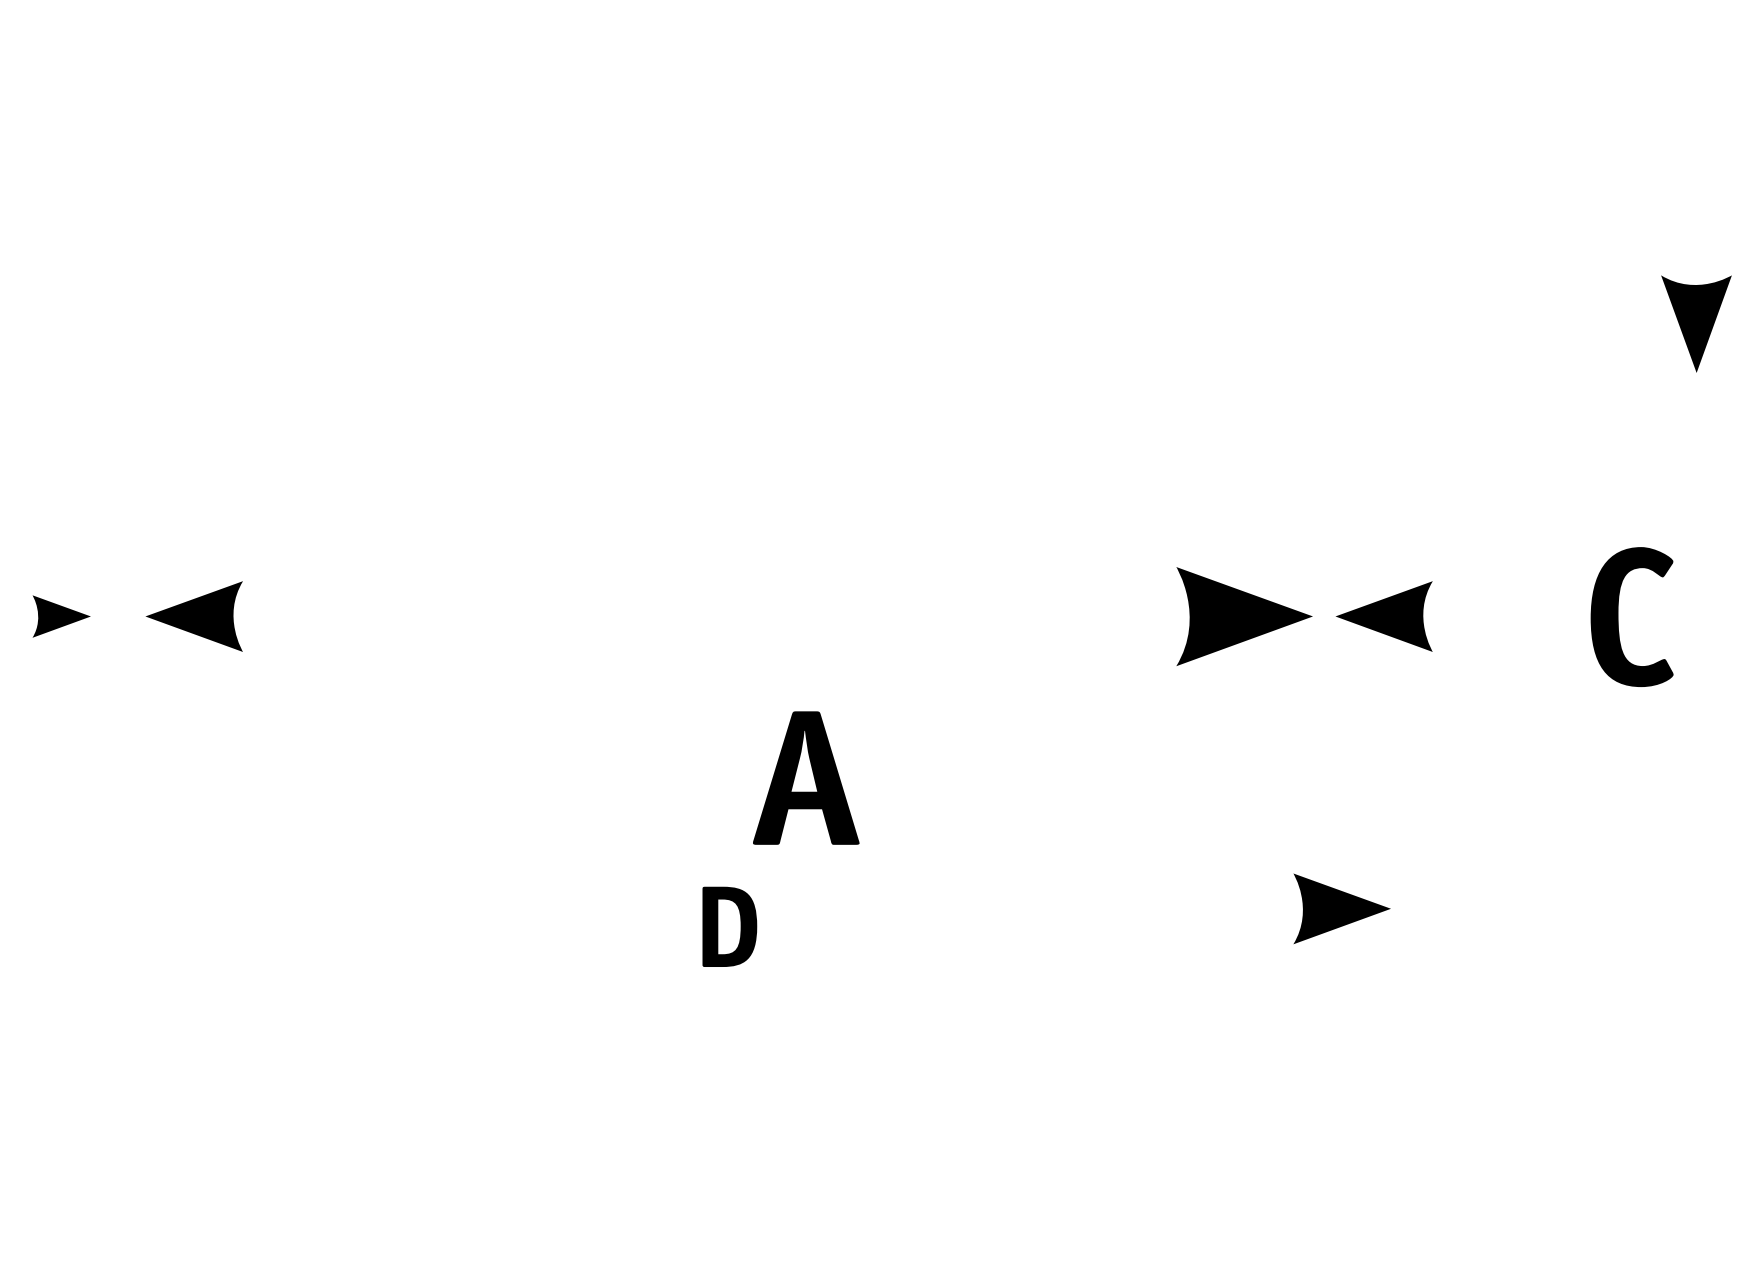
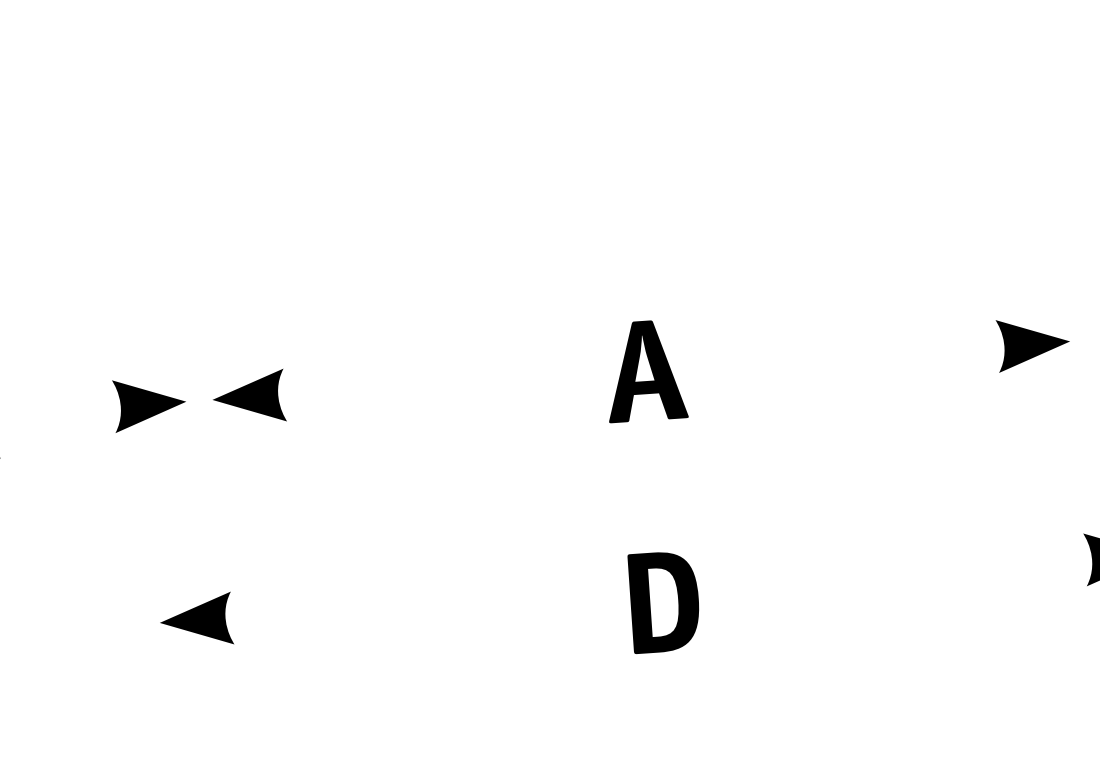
part: (61, 616) -> (149, 404), size x1.67
part: (1244, 616) -> (1033, 343), size x0.71
part: (806, 777) -> (645, 370), moved
fill: (103, 908) -> (195, 620), added
part: (729, 926) -> (664, 601), size x1.67

